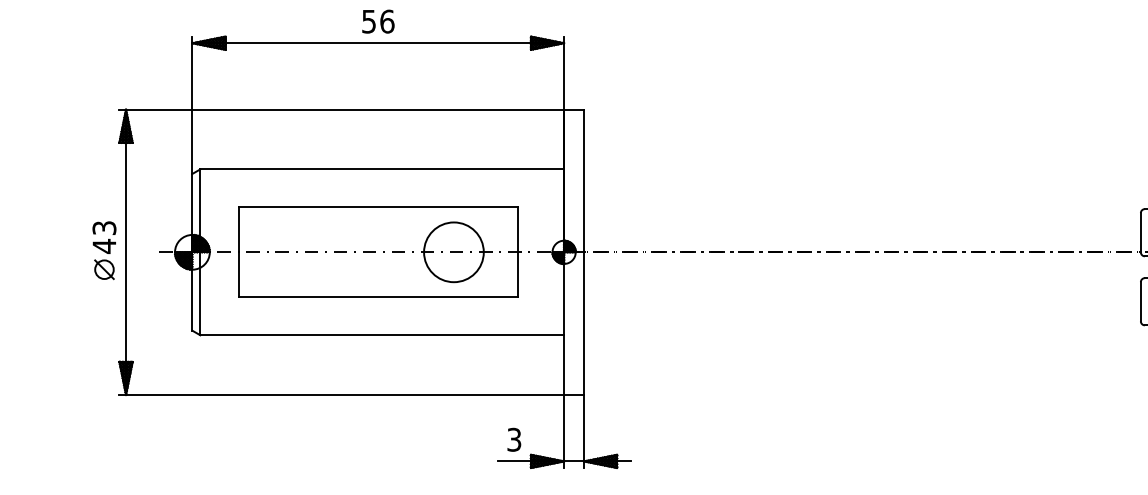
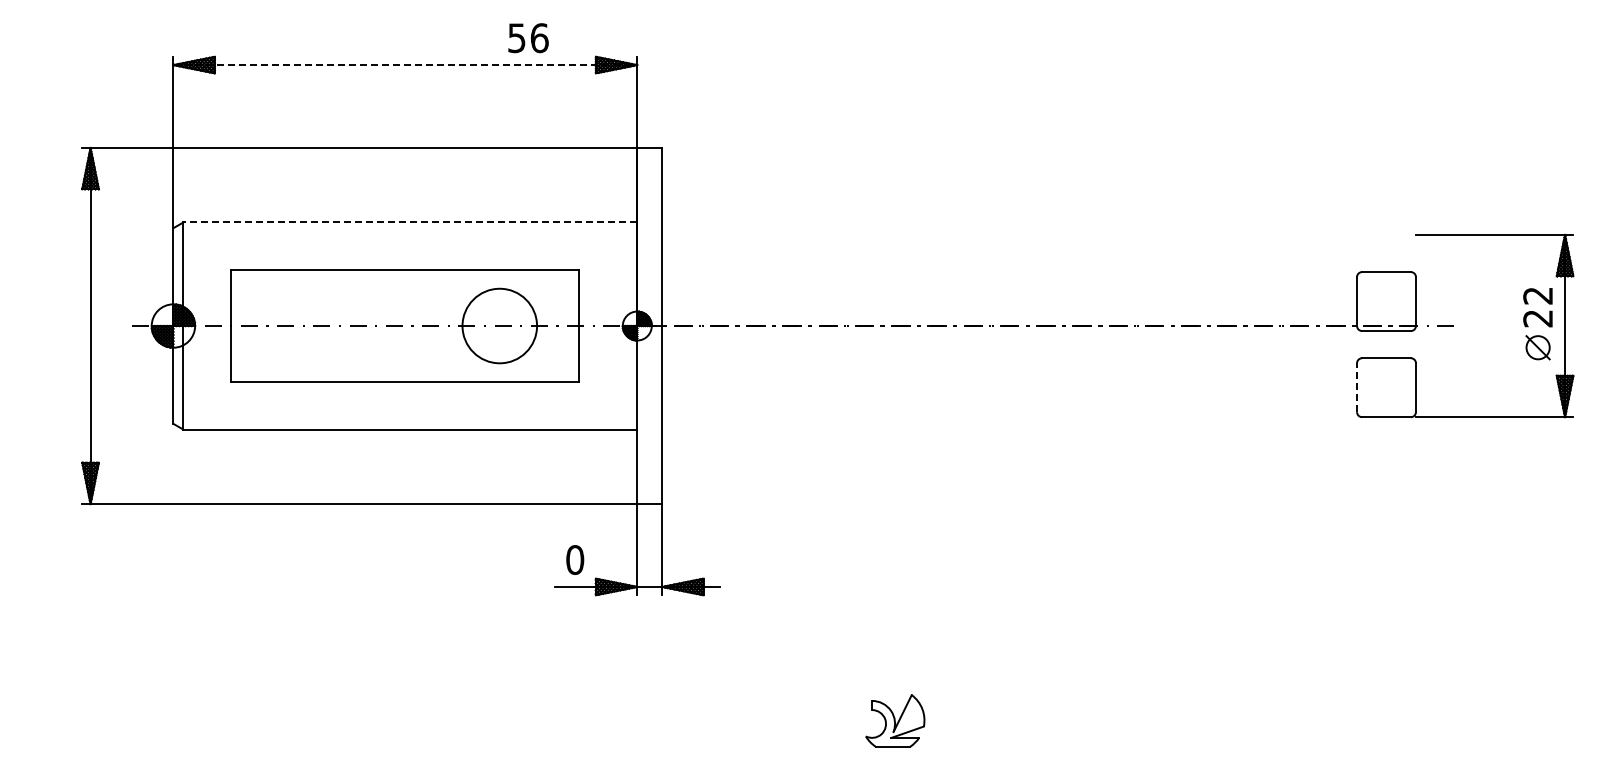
text: (378, 21) -> (528, 38), moved
line: (378, 43) -> (405, 65), solid -> dashed
line: (382, 169) -> (410, 222), solid -> dashed
part: (104, 250) -> (63, 323), removed
line: (1141, 301) -> (1357, 387), solid -> dashed
text: (514, 440) -> (575, 560), 3 -> 0

